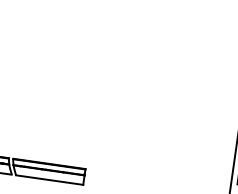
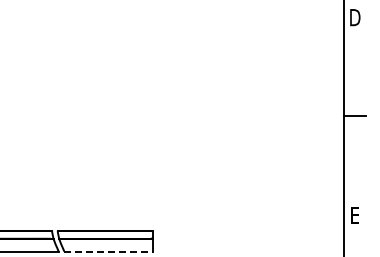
line: (50, 180) -> (109, 251), solid -> dashed

